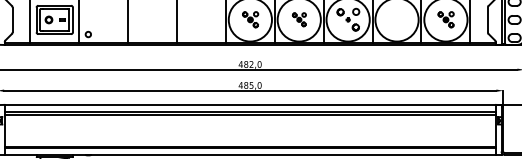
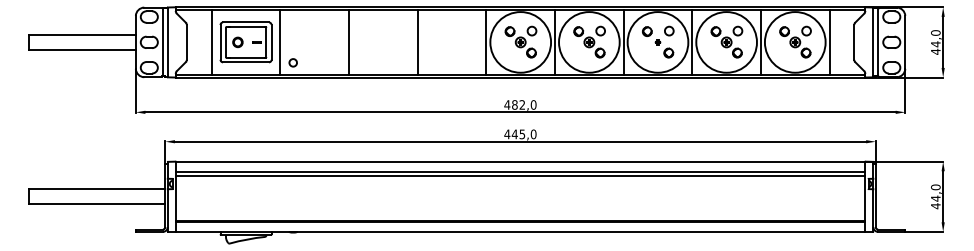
part: (250, 19) -> (520, 41), size x1.43
part: (299, 19) -> (589, 41), size x1.67
part: (396, 19) -> (726, 41), added
part: (446, 19) -> (795, 41), size x1.43
text: (245, 85) -> (514, 134), 485,0 -> 445,0

